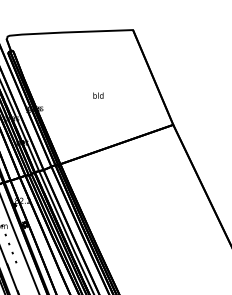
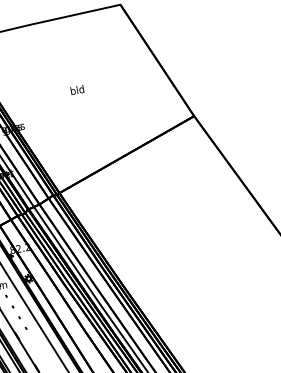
text: (98, 95) -> (77, 89), moved

